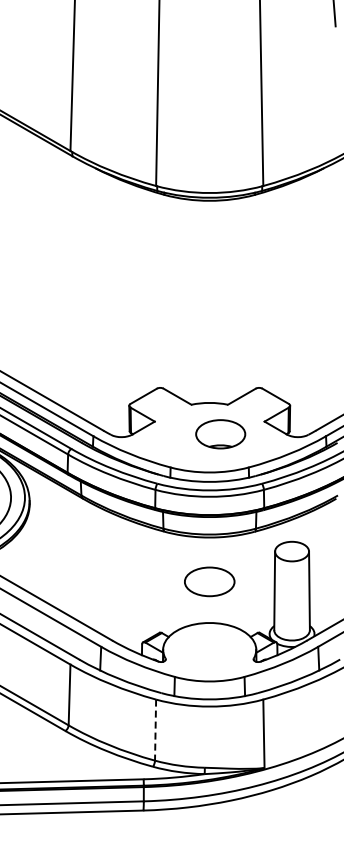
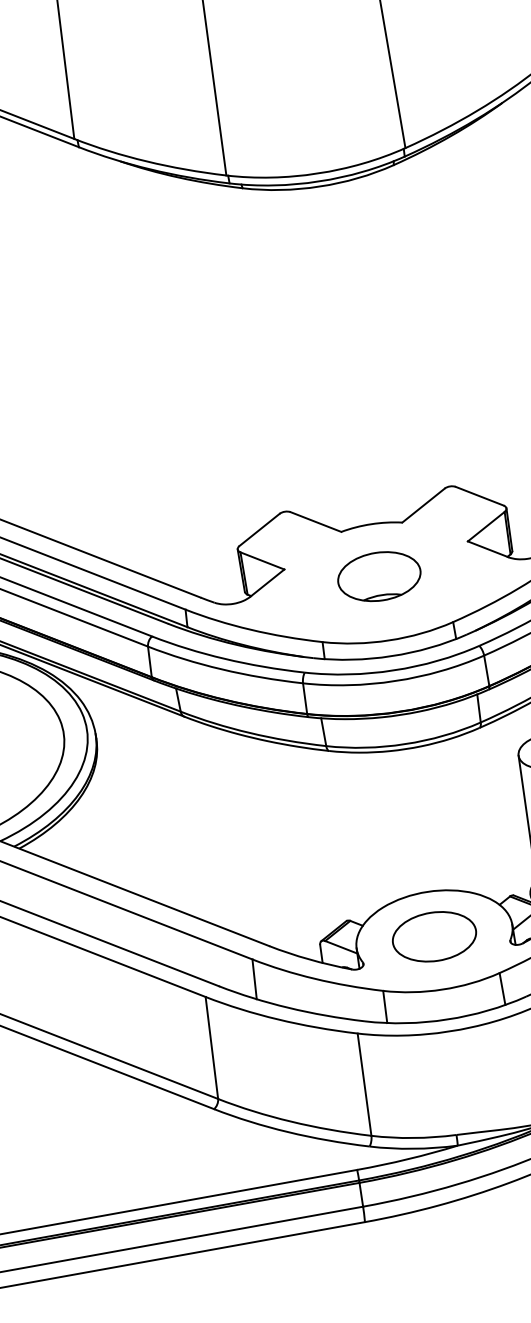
part: (220, 434) -> (379, 577), moved
part: (209, 581) -> (434, 936), moved
line: (155, 730) -> (364, 1085), dashed -> solid

